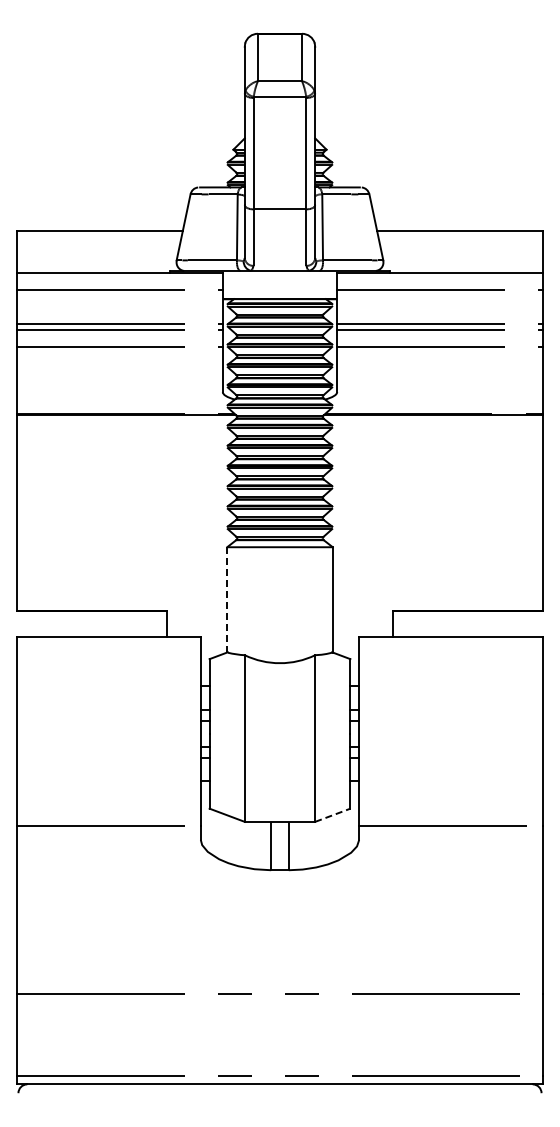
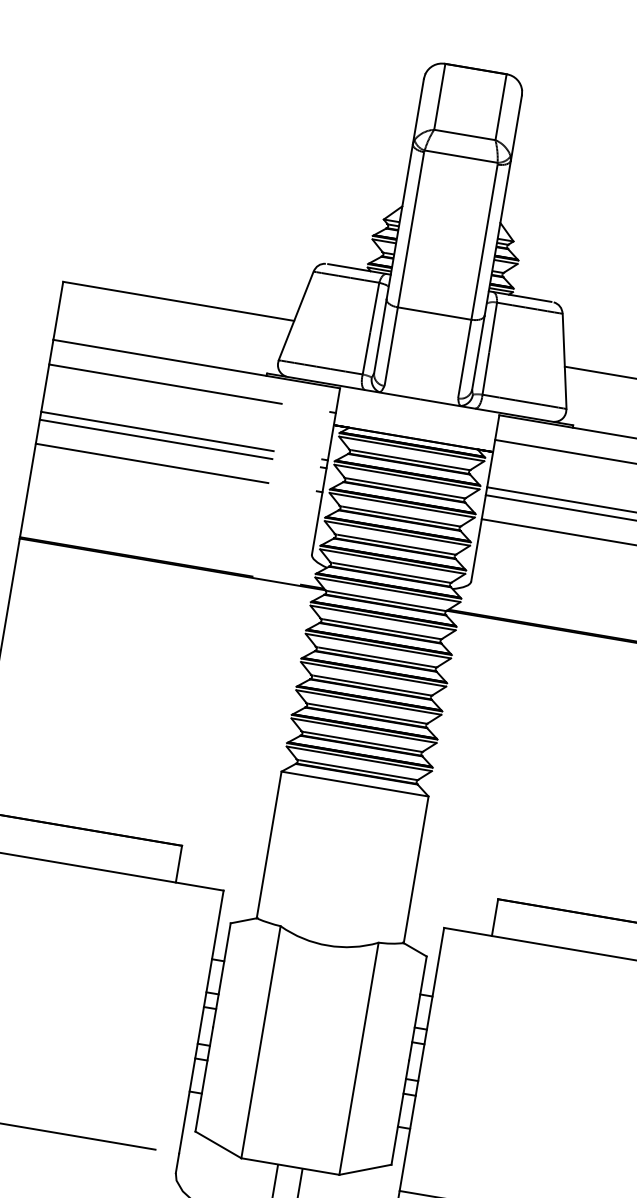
line: (227, 599) -> (269, 844), dashed -> solid
line: (332, 815) -> (364, 1170), dashed -> solid

